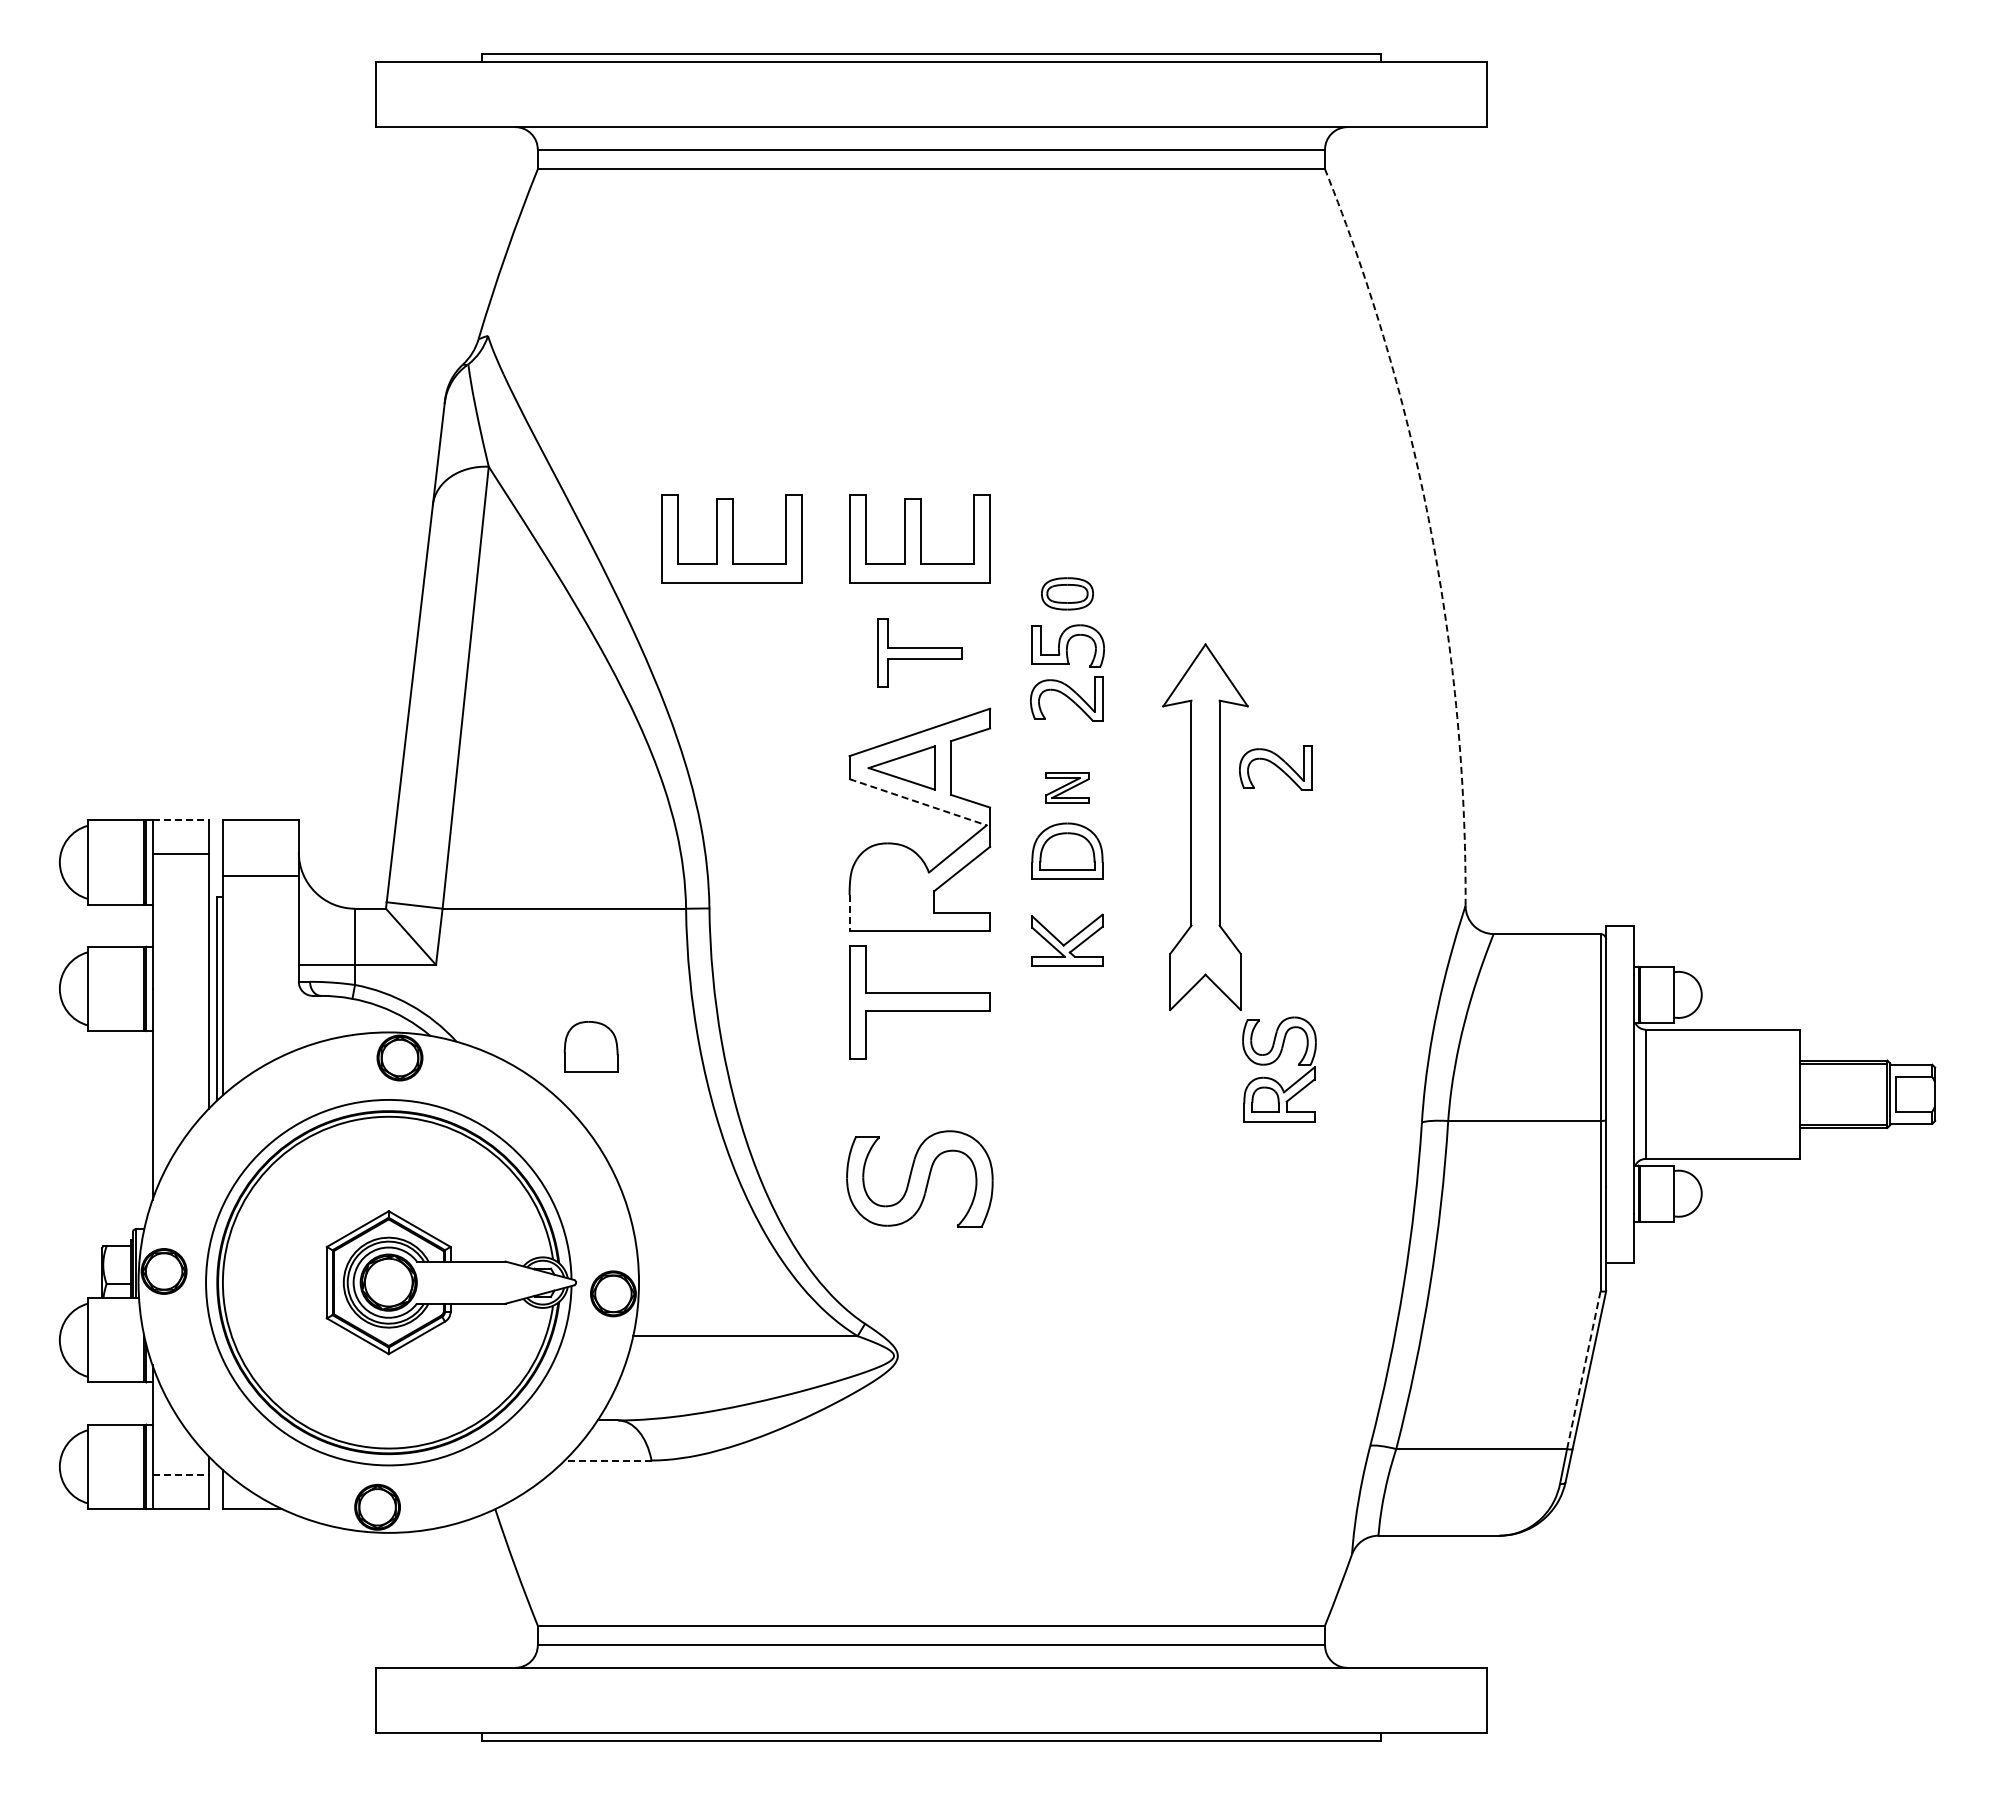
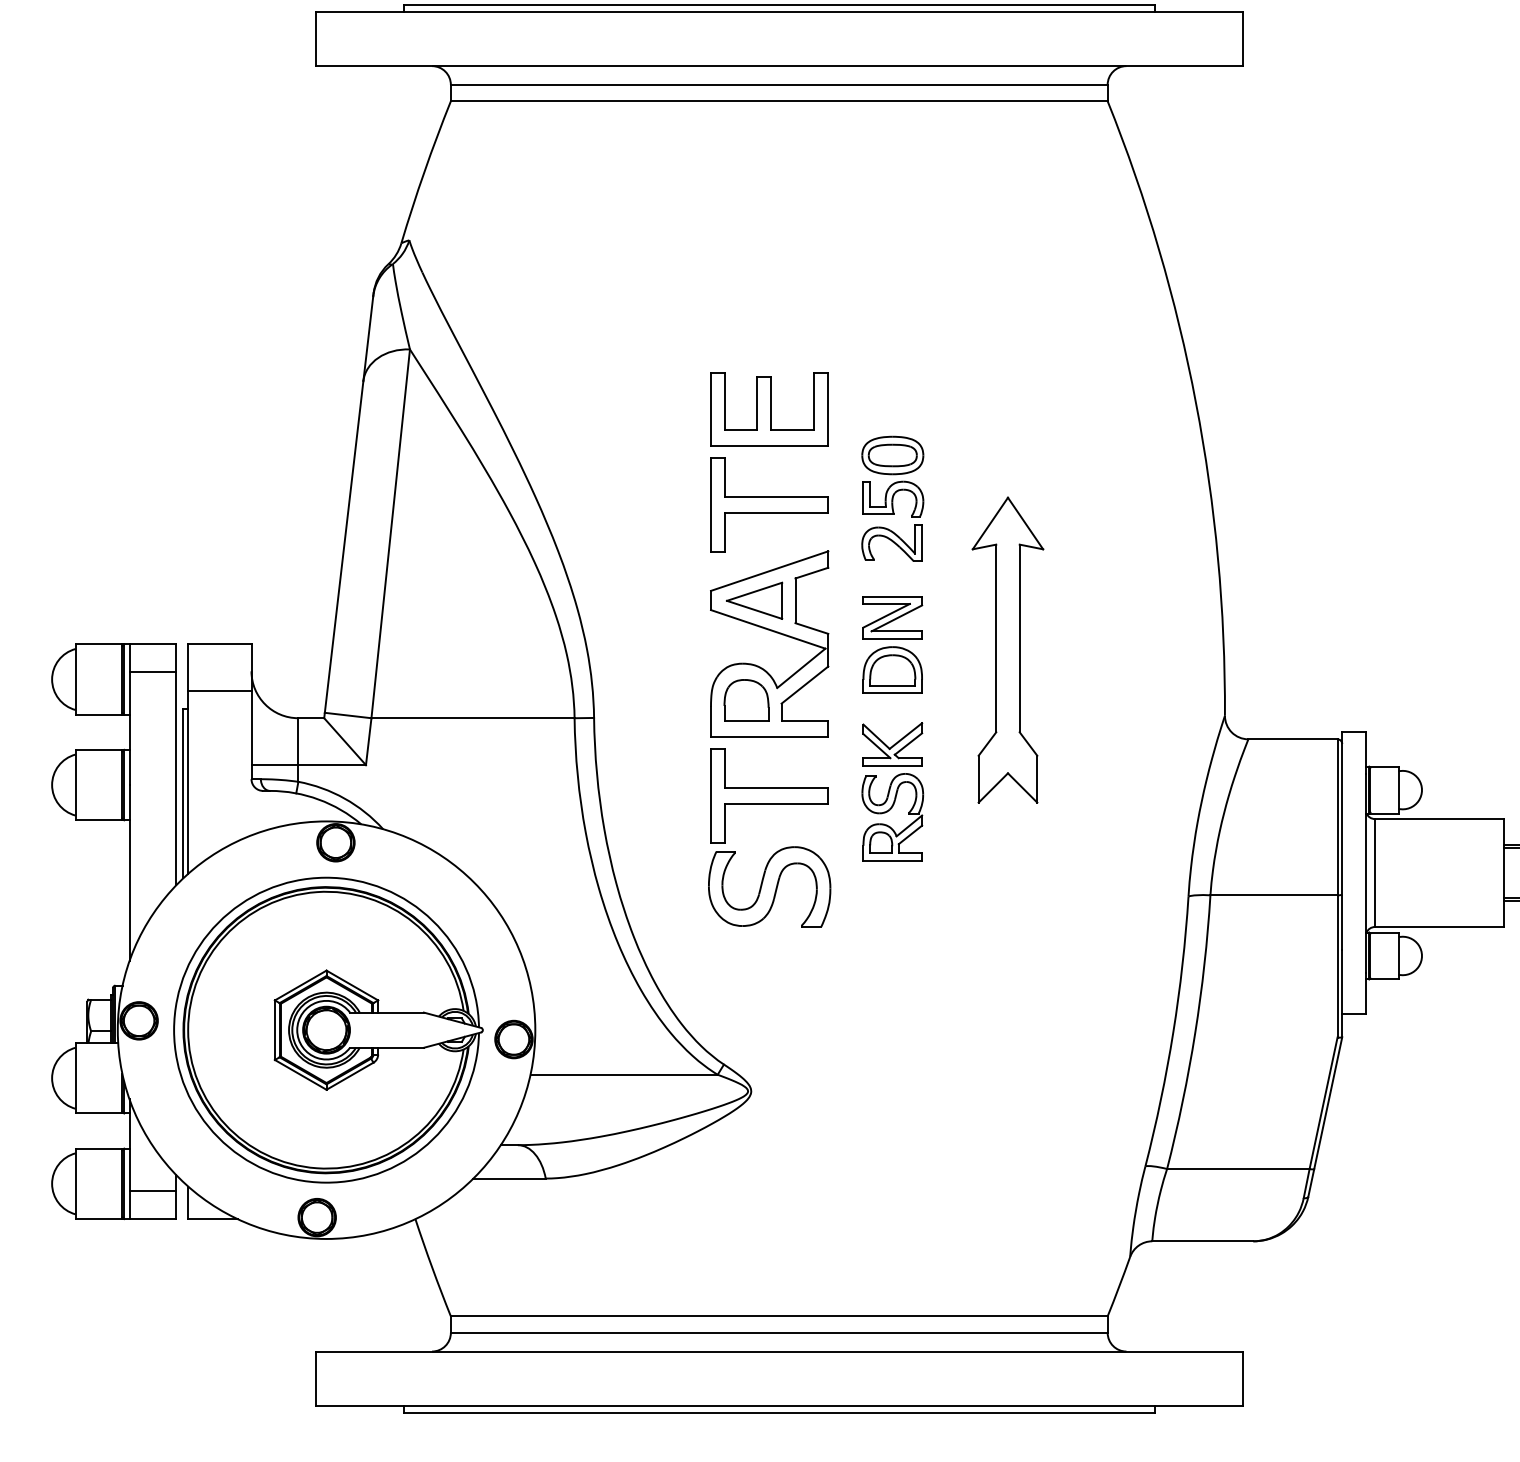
arc: (1430, 530) -> (1195, 402), dashed -> solid
part: (731, 538) -> (612, 409), removed
part: (1067, 593) -> (892, 455), size x1.43
part: (919, 653) -> (769, 505), size x1.67
part: (1275, 767) -> (1066, 600), removed
part: (1067, 787) -> (892, 617), size x1.67
line: (918, 802) -> (768, 629), dashed -> solid
line: (181, 820) -> (153, 644), dashed -> solid
line: (849, 913) -> (710, 722), dashed -> solid
part: (590, 1046) -> (745, 700), moved
part: (1273, 1063) -> (887, 812), moved
part: (919, 1178) -> (769, 886), moved
line: (1583, 1370) -> (1323, 1103), dashed -> solid
line: (607, 1460) -> (509, 1178), dashed -> solid
line: (181, 1475) -> (153, 1191), dashed -> solid

